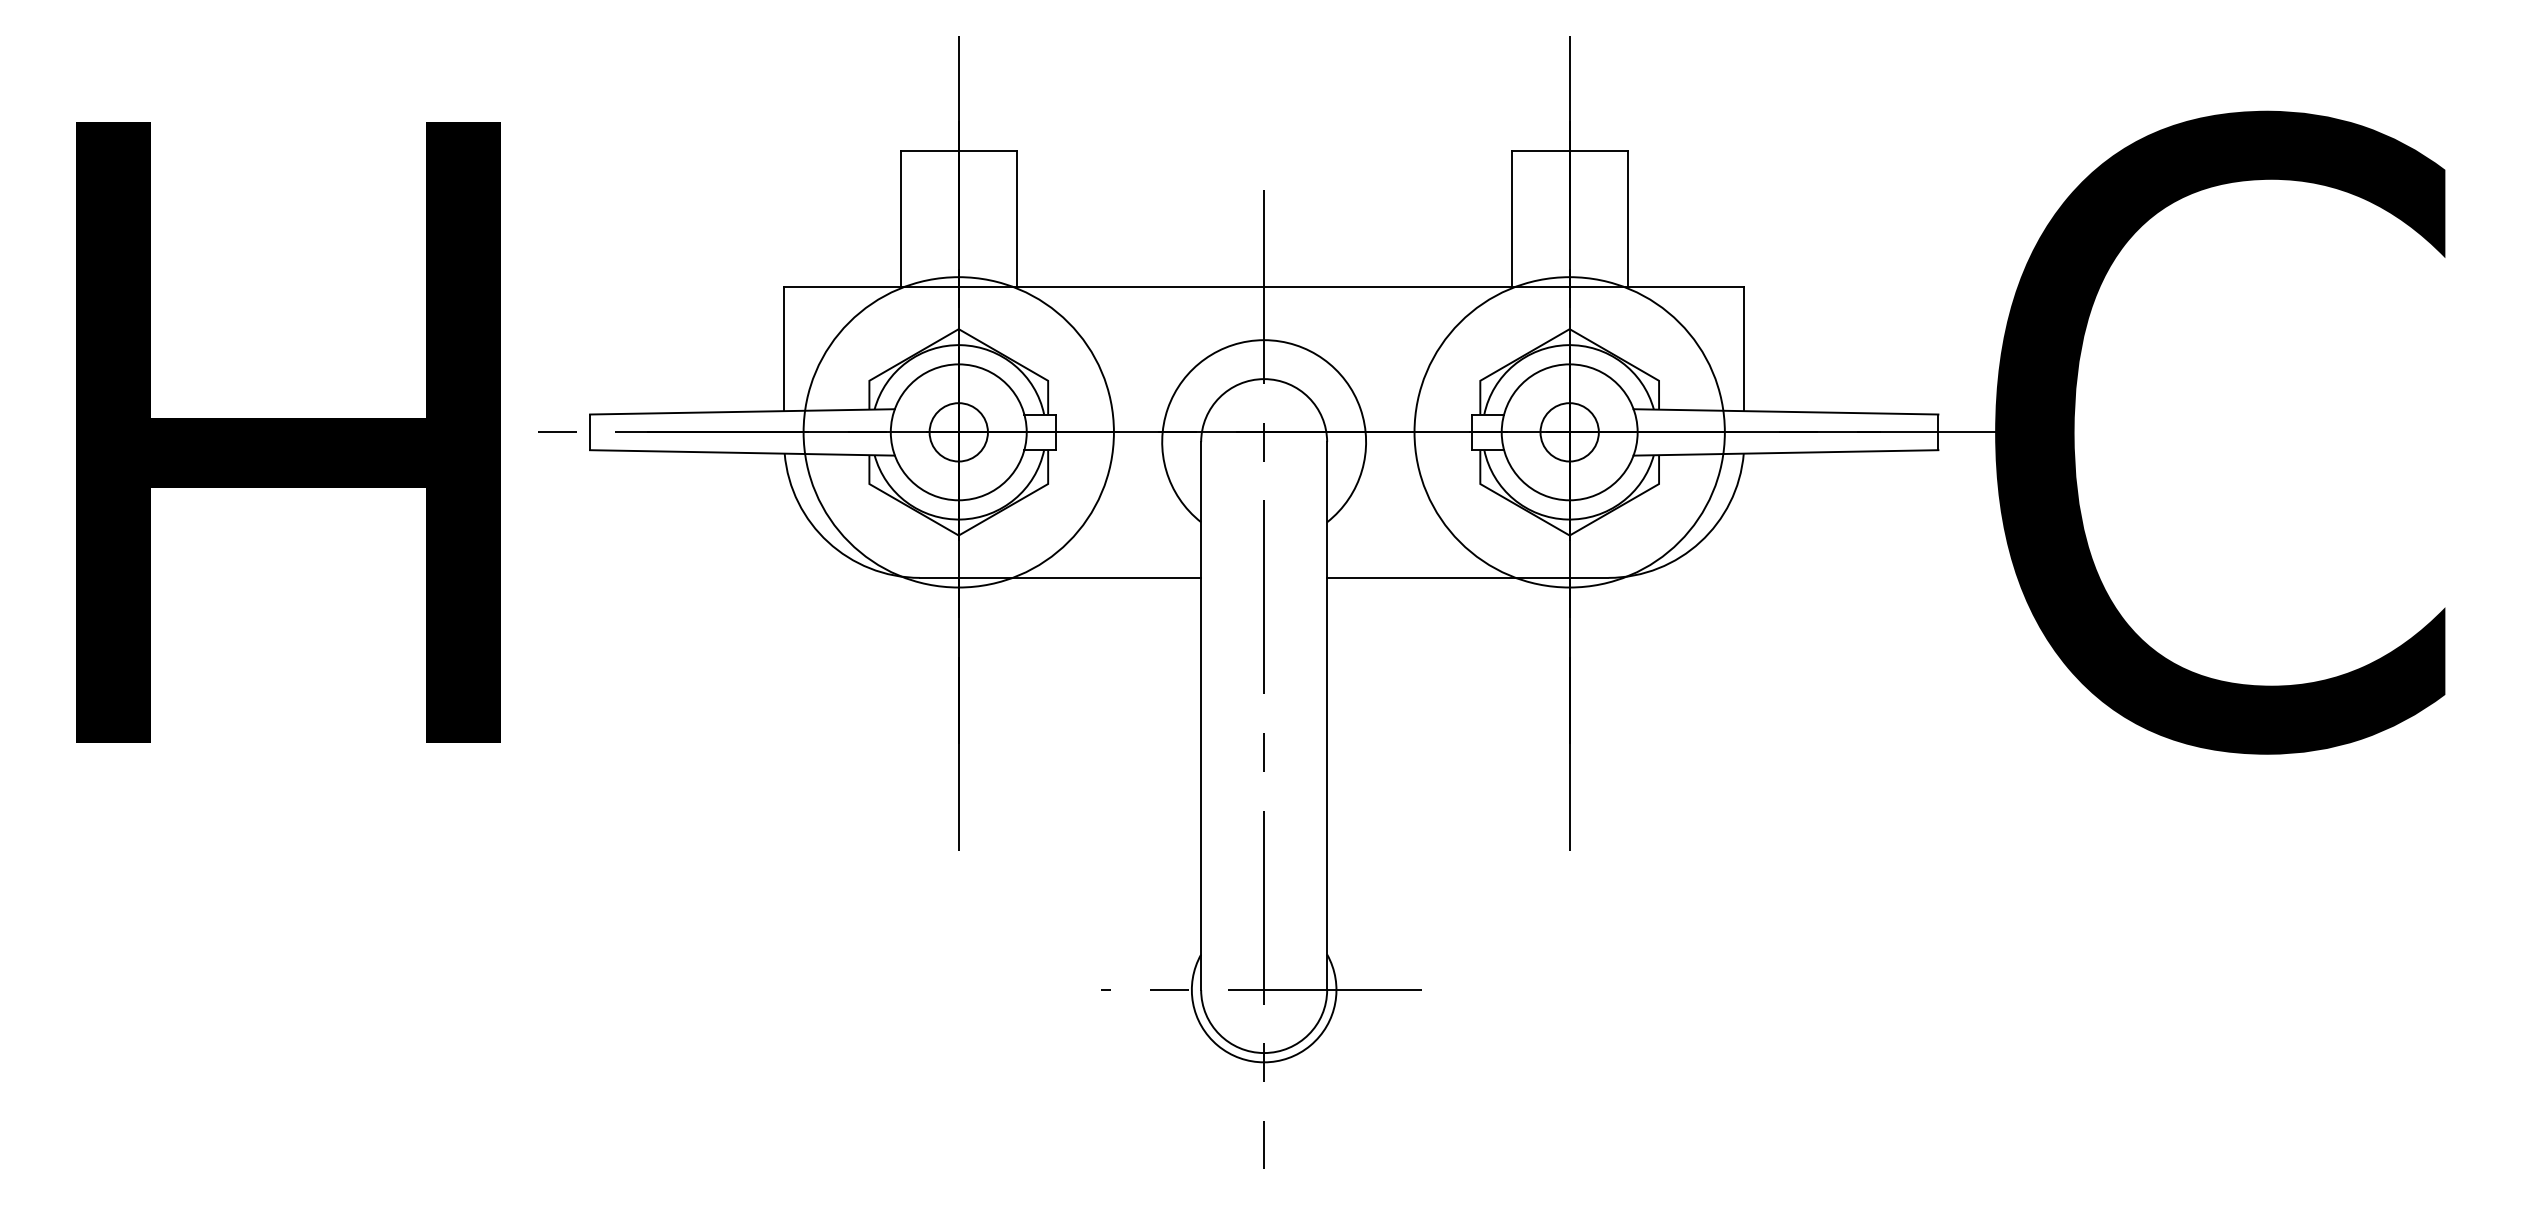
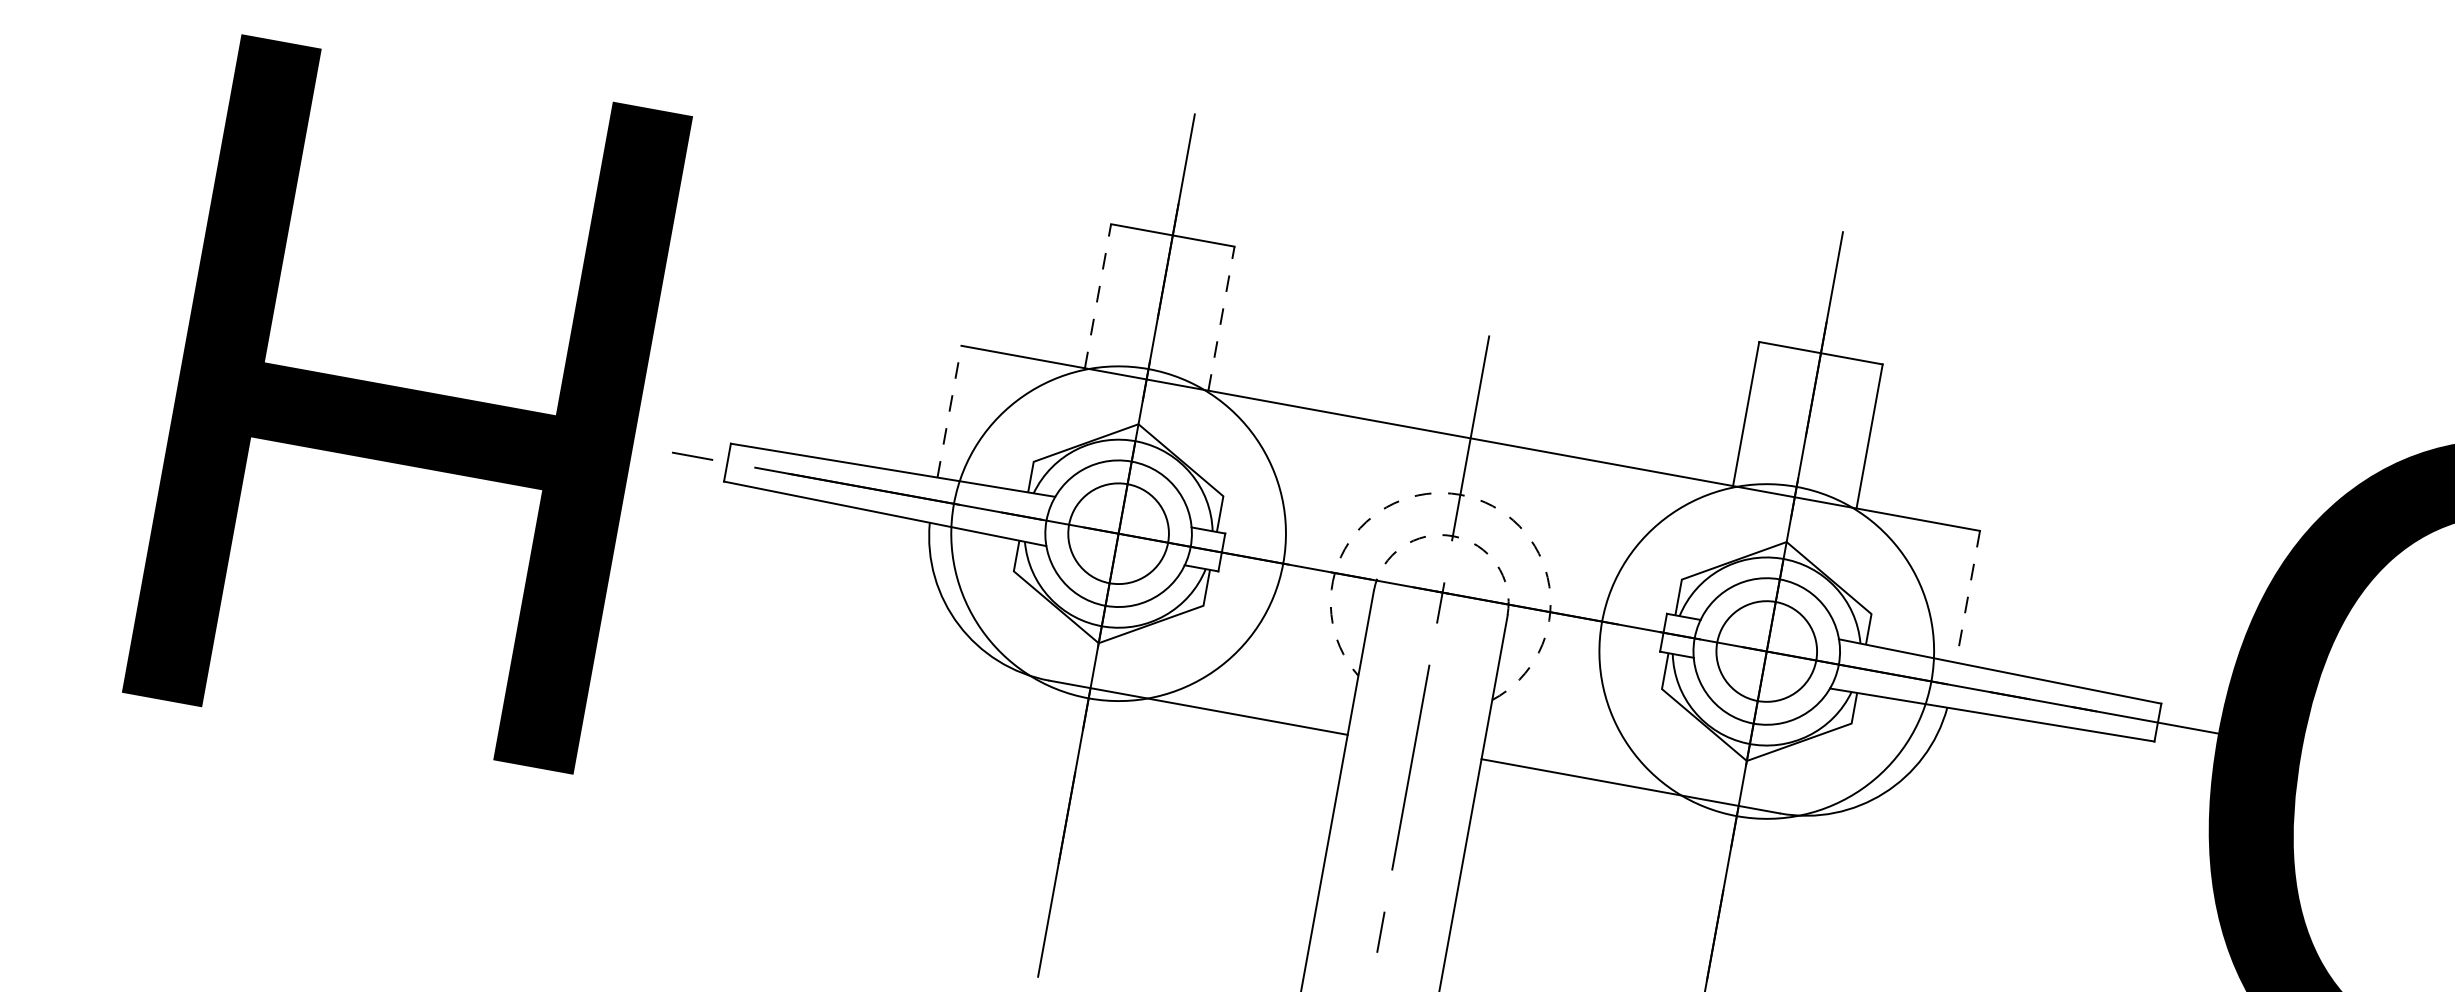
line: (900, 219) -> (1097, 296), solid -> dashed
line: (1016, 219) -> (1220, 319), solid -> dashed
arc: (1264, 340) -> (1460, 495), solid -> dashed
line: (784, 348) -> (949, 411), solid -> dashed
line: (1744, 349) -> (1968, 597), solid -> dashed
arc: (1264, 379) -> (1453, 536), solid -> dashed
circle: (958, 432) -> (1118, 533), size x1.6
circle: (1569, 432) -> (1766, 651), size x1.6

